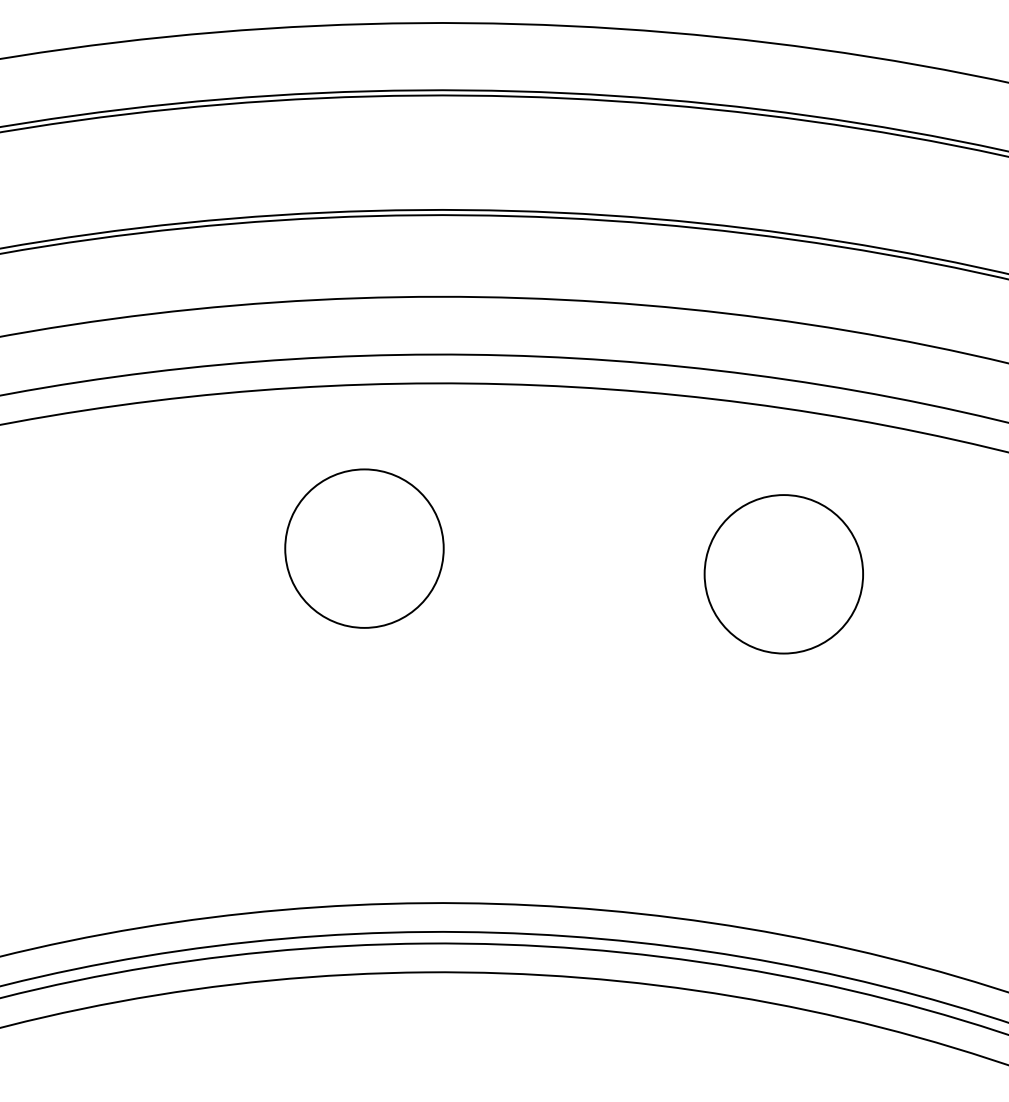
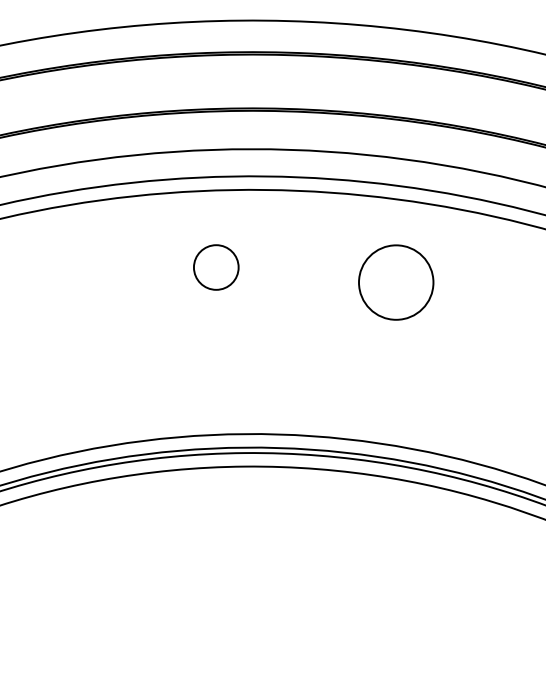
circle: (365, 548) -> (216, 267), size x0.6
circle: (784, 574) -> (396, 282), moved

